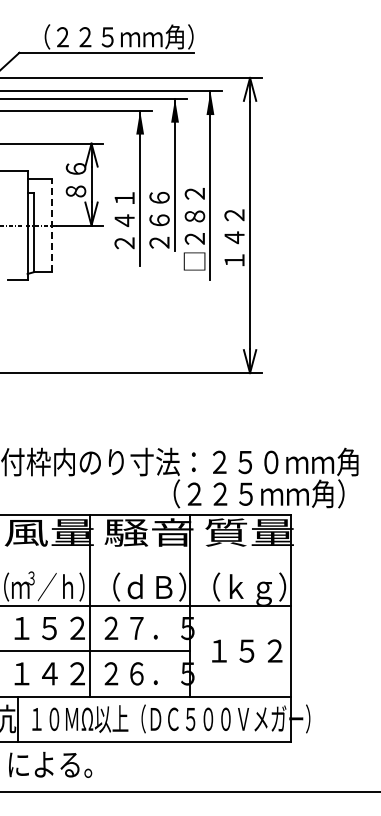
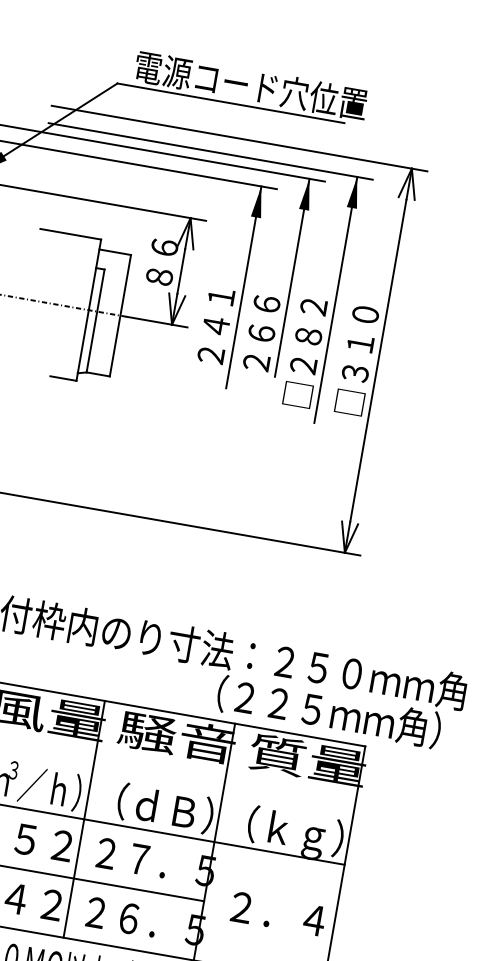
text: (119, 36) -> (251, 85), （２２５ｍｍ角） -> 電源コード穴位置
line: (51, 225) -> (119, 315), dashed -> solid
text: (233, 227) -> (356, 359), １４２ -> □３１０
text: (247, 650) -> (278, 913), １５２ -> ２．４

